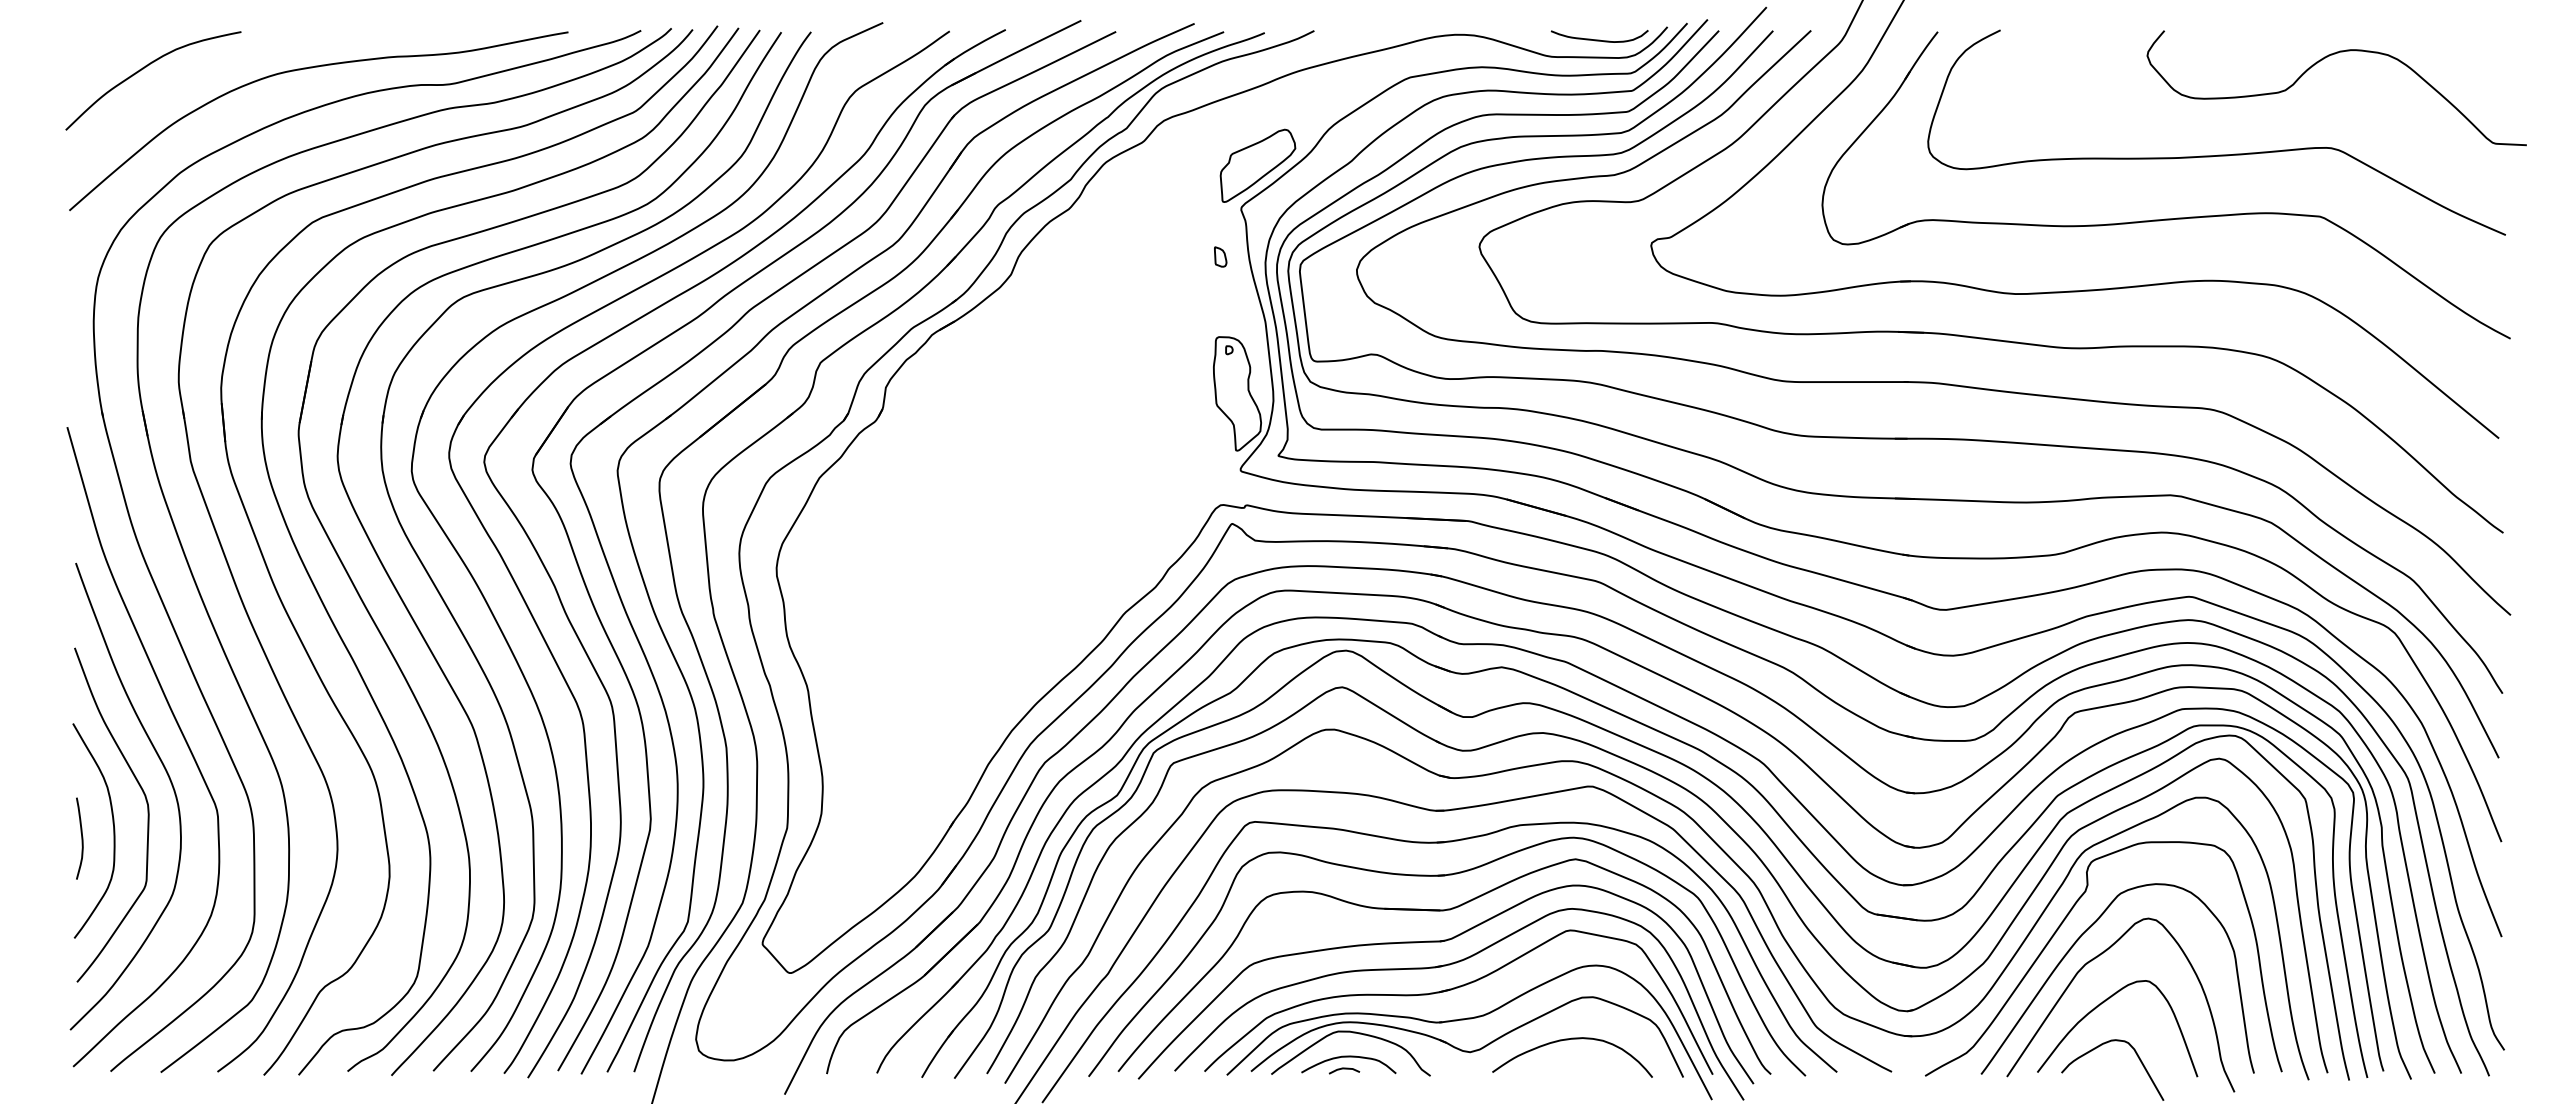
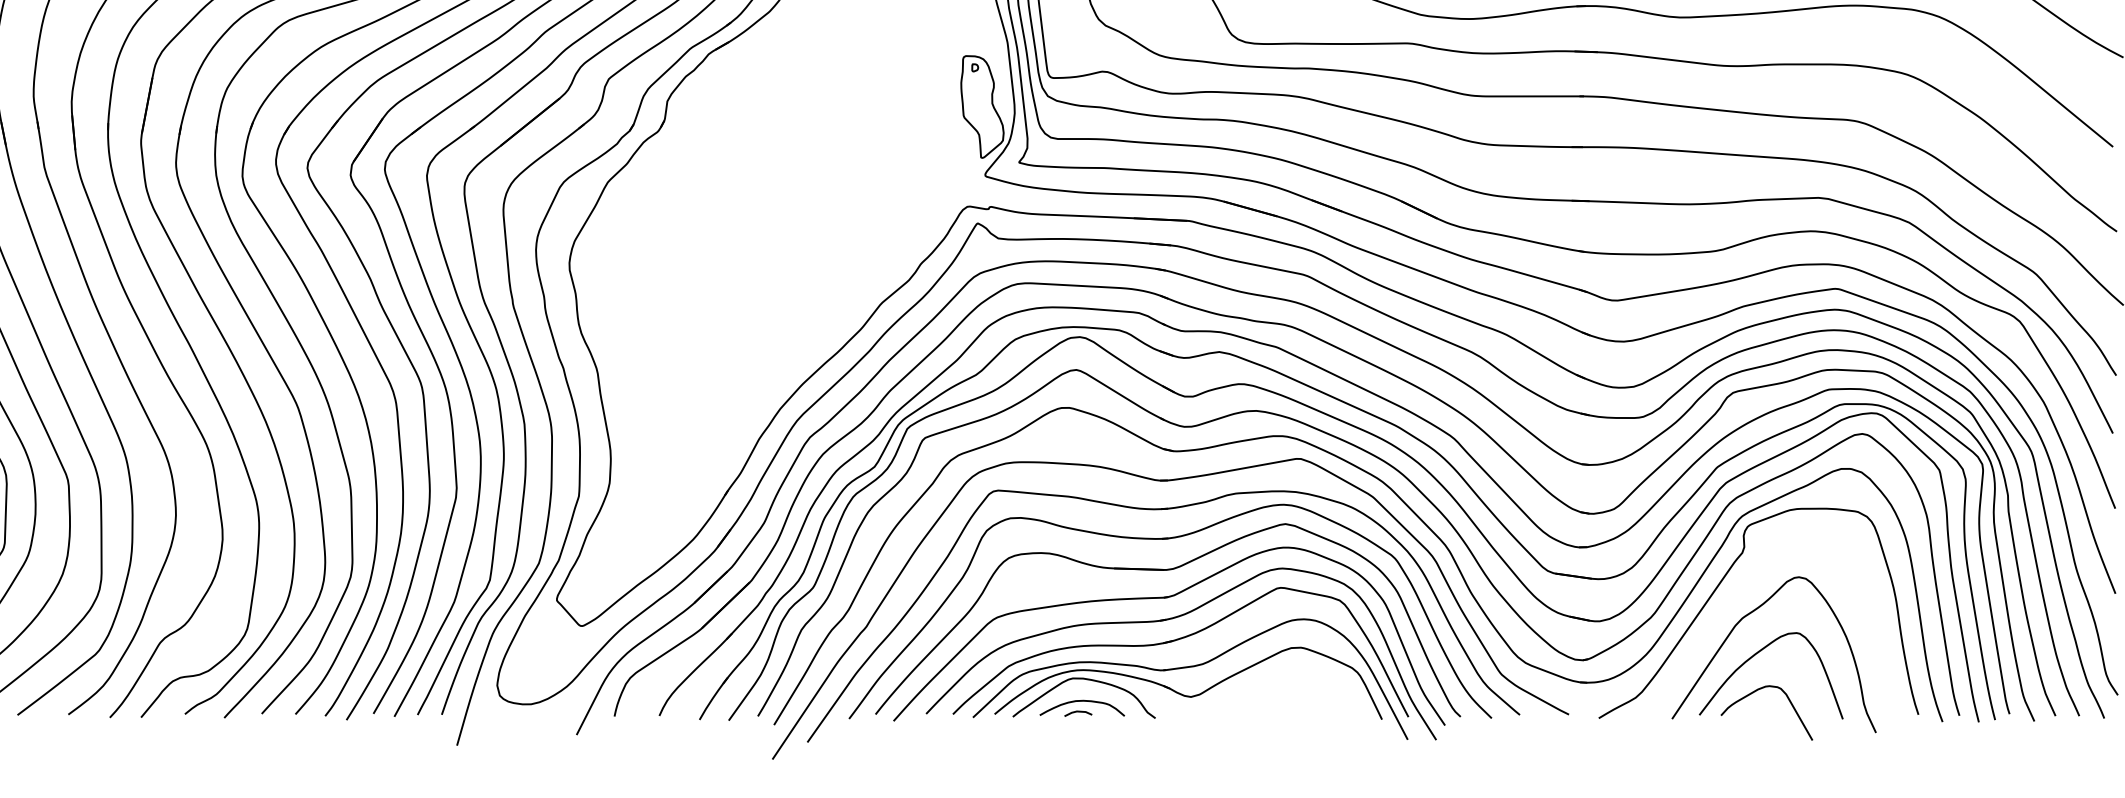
curve: (2075, 944) -> (1733, 600), removed
curve: (1568, 1040) -> (1279, 686), removed

